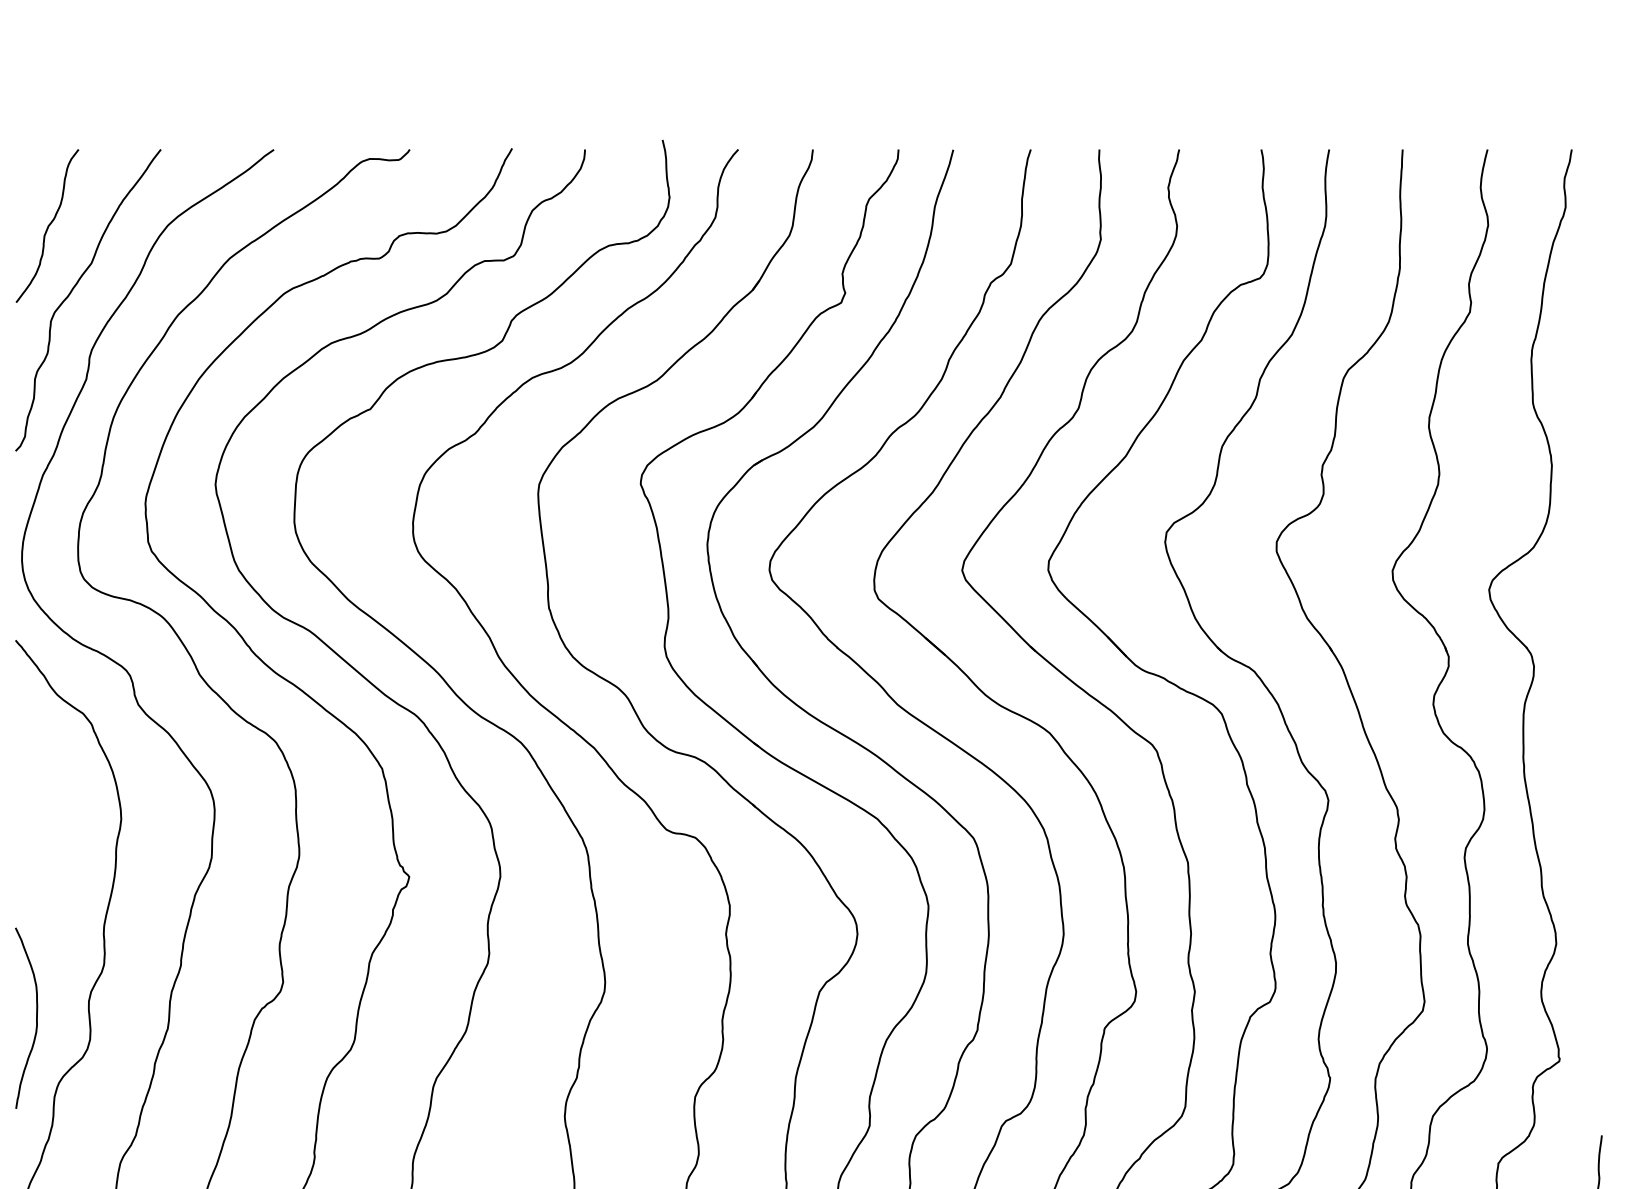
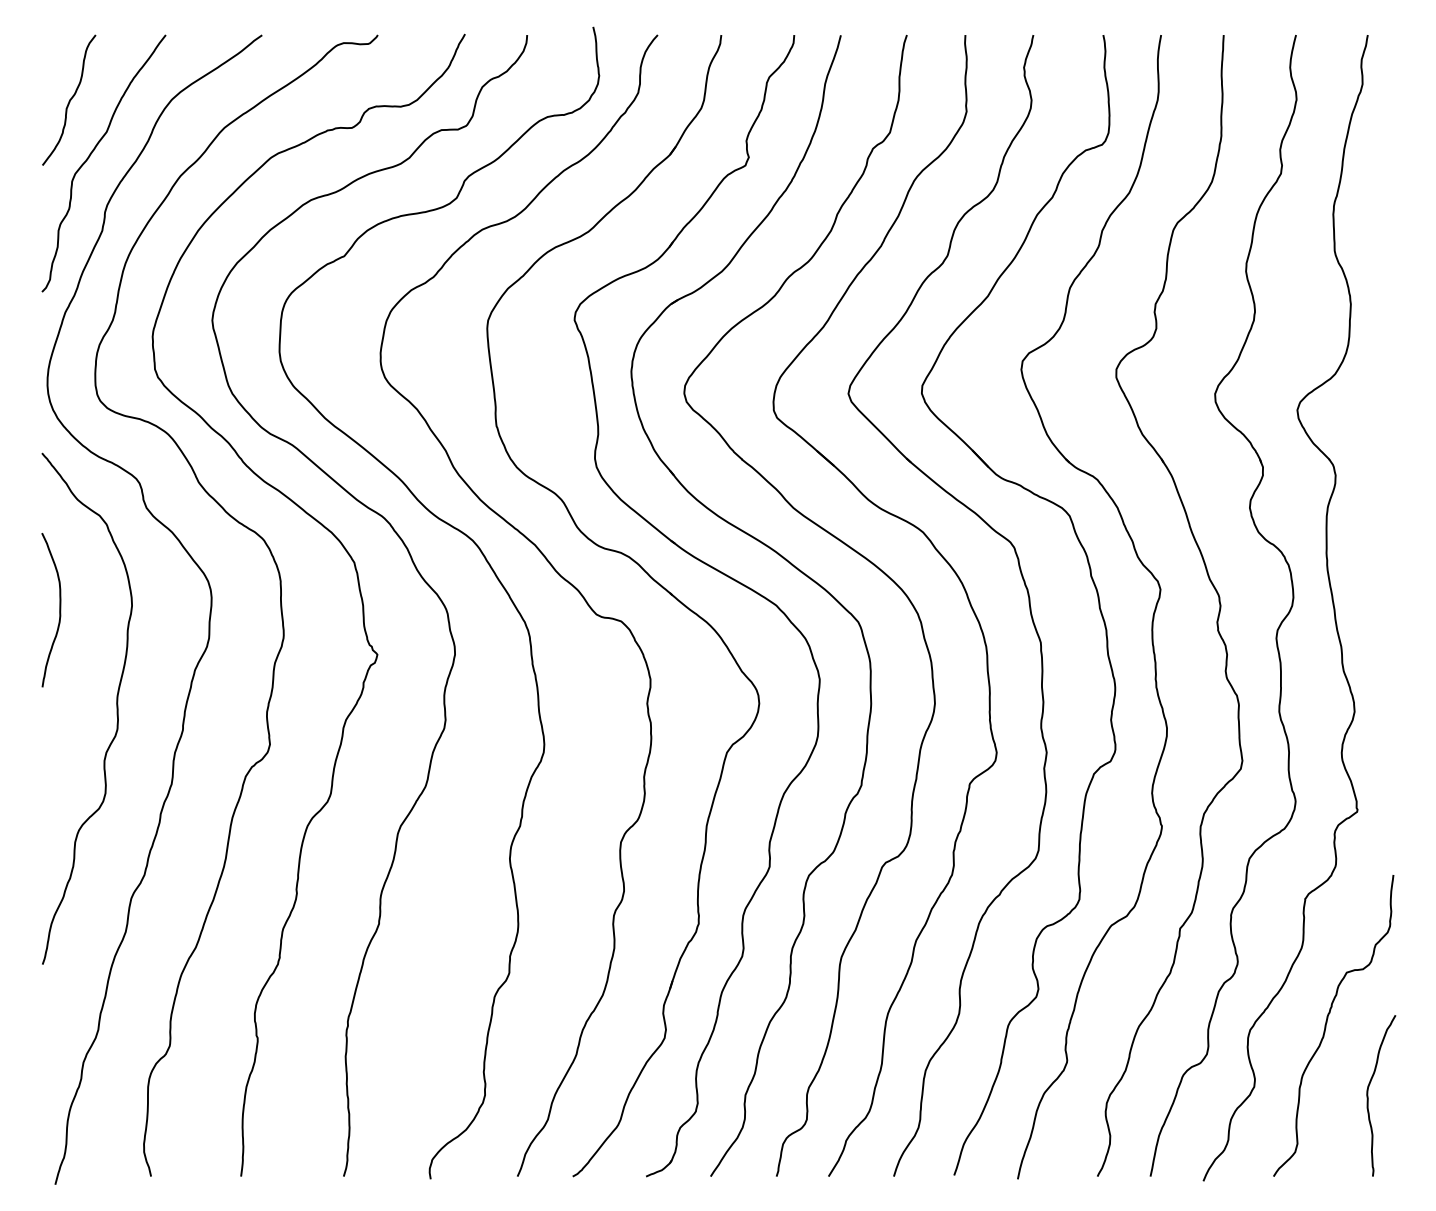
curve: (36, 1018) -> (59, 610), moved

